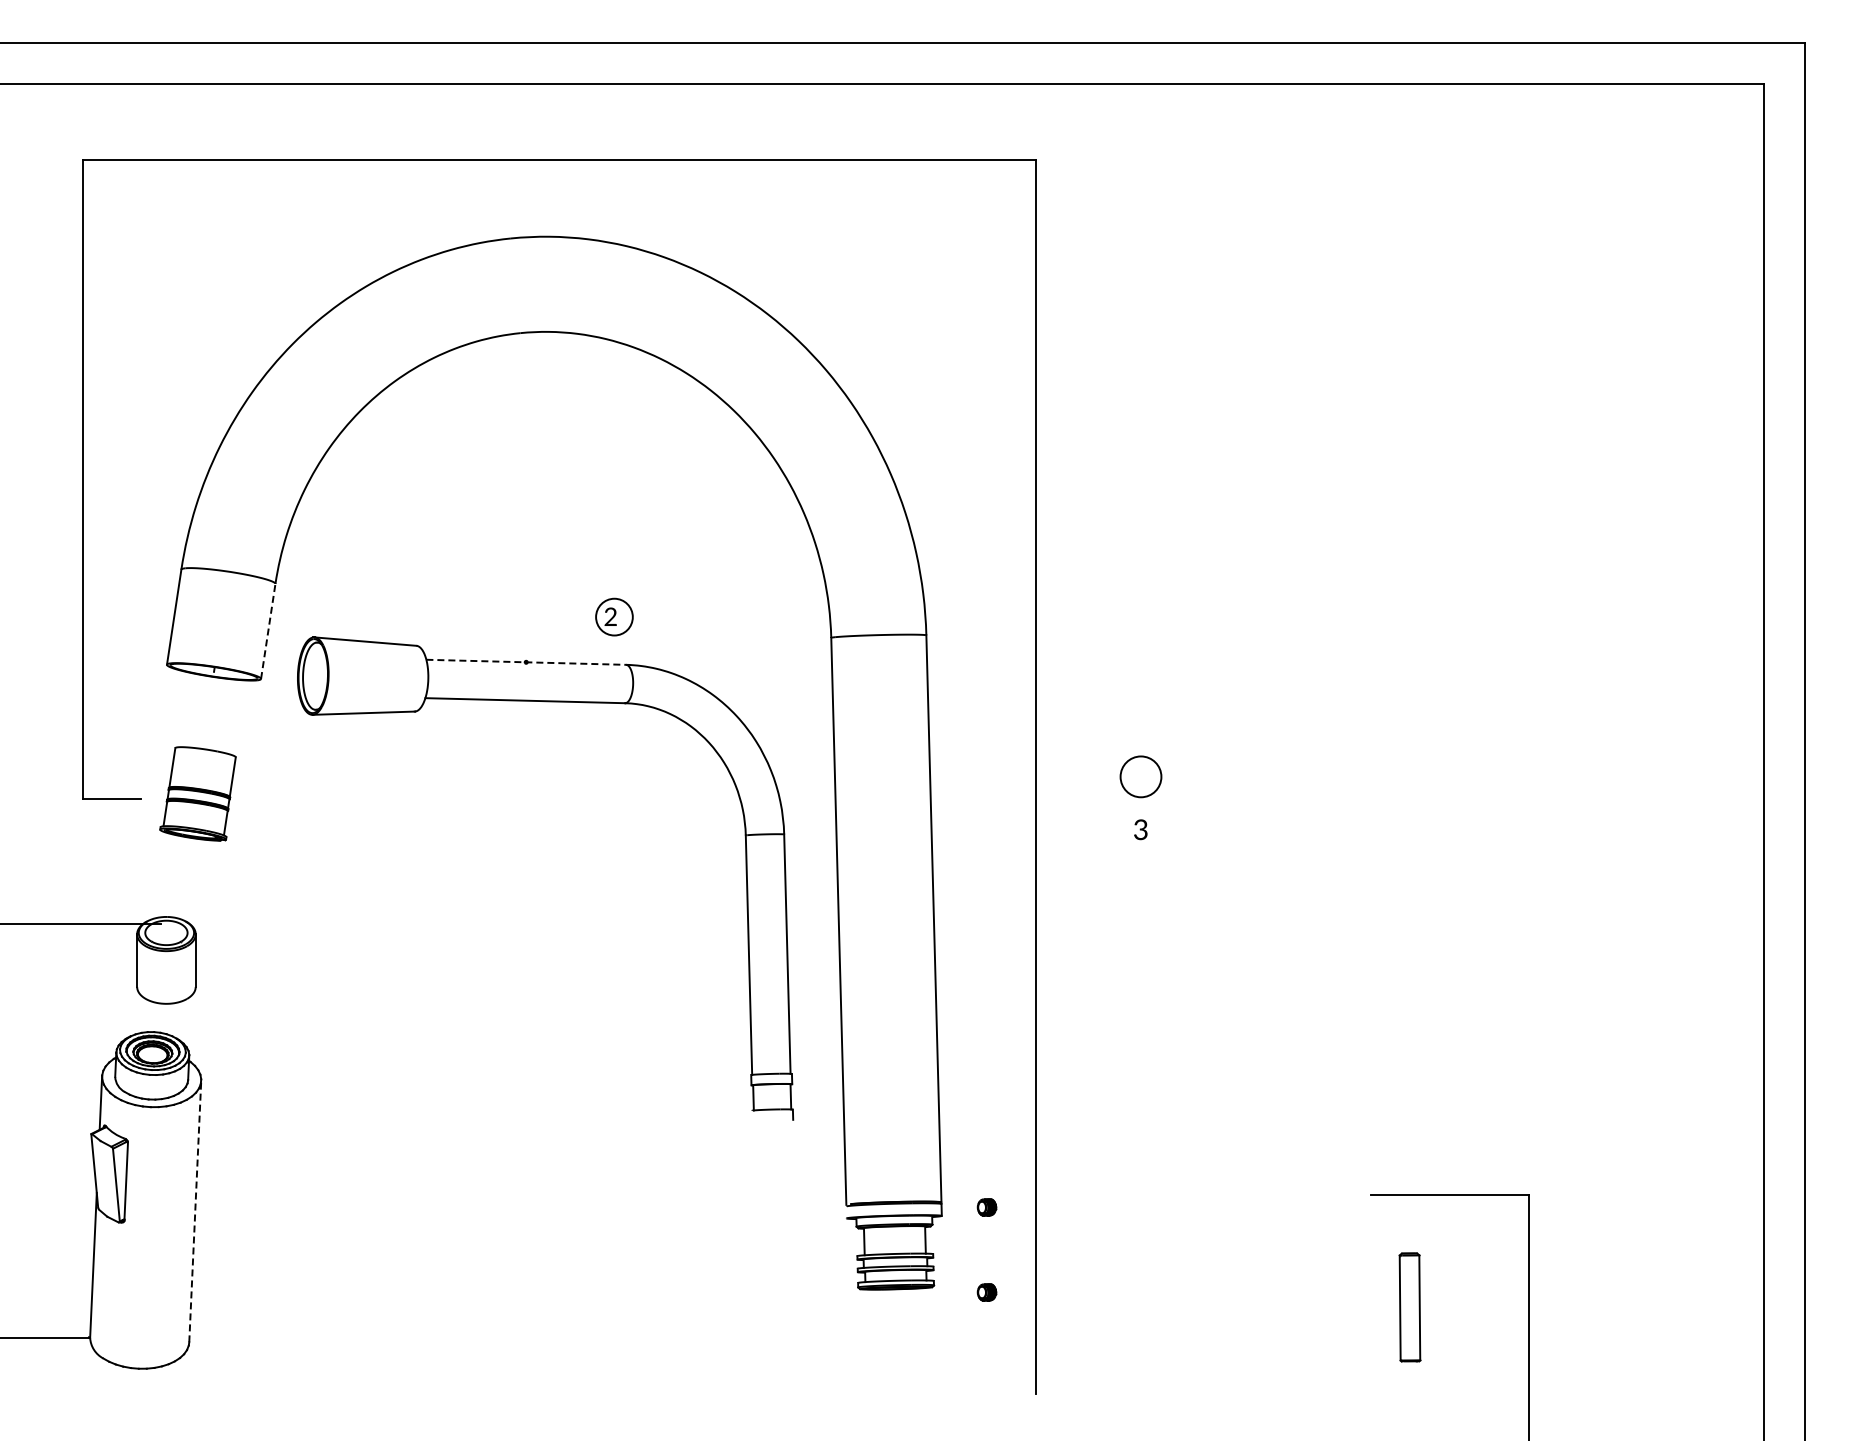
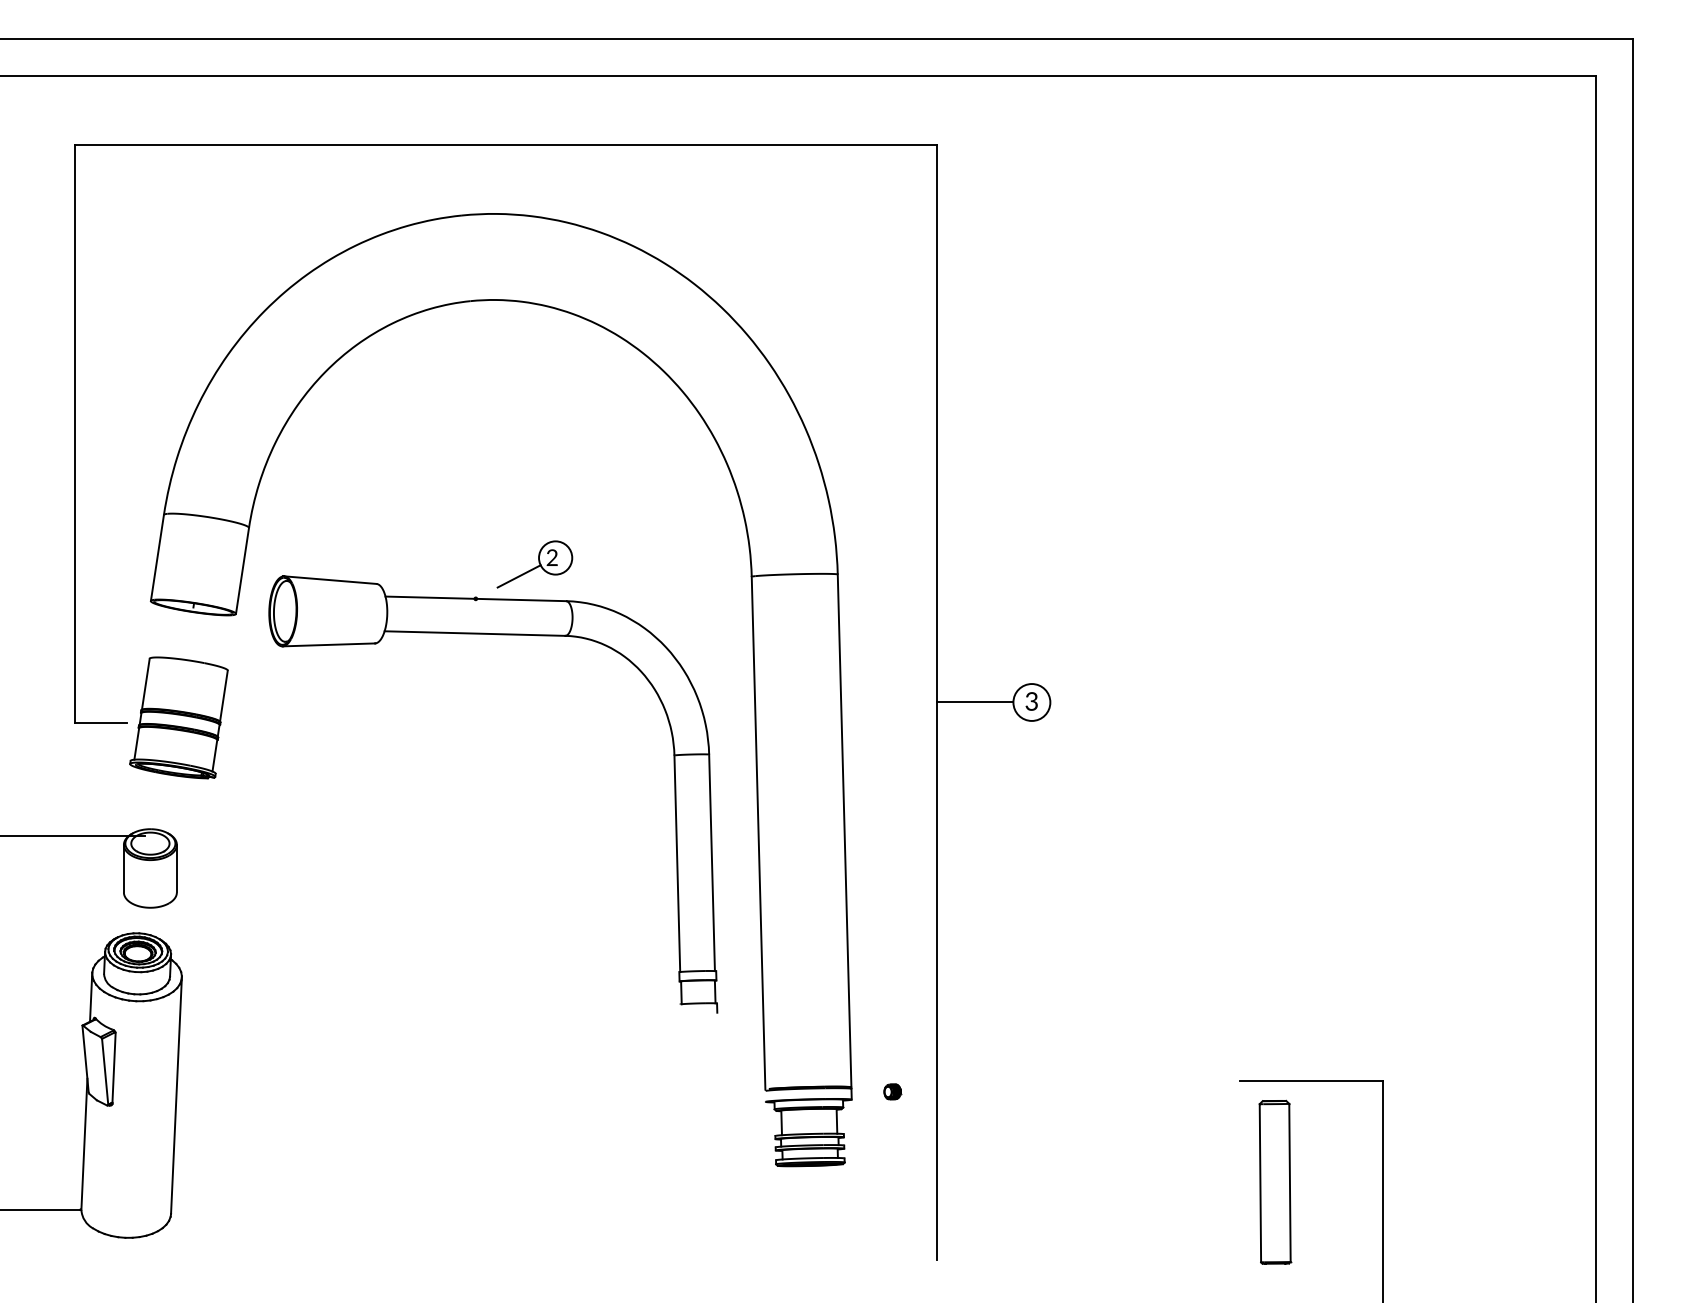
line: (268, 630) -> (242, 570), dashed -> solid
line: (573, 637) -> (518, 576), added
line: (526, 662) -> (476, 599), dashed -> solid
line: (1078, 776) -> (975, 702), added
part: (197, 793) -> (178, 717), size x1.43
text: (1140, 829) -> (1031, 701), moved
line: (195, 1211) -> (176, 1095), dashed -> solid
part: (986, 1292) -> (892, 1168), removed
part: (1409, 1307) -> (1274, 1182), size x1.67

